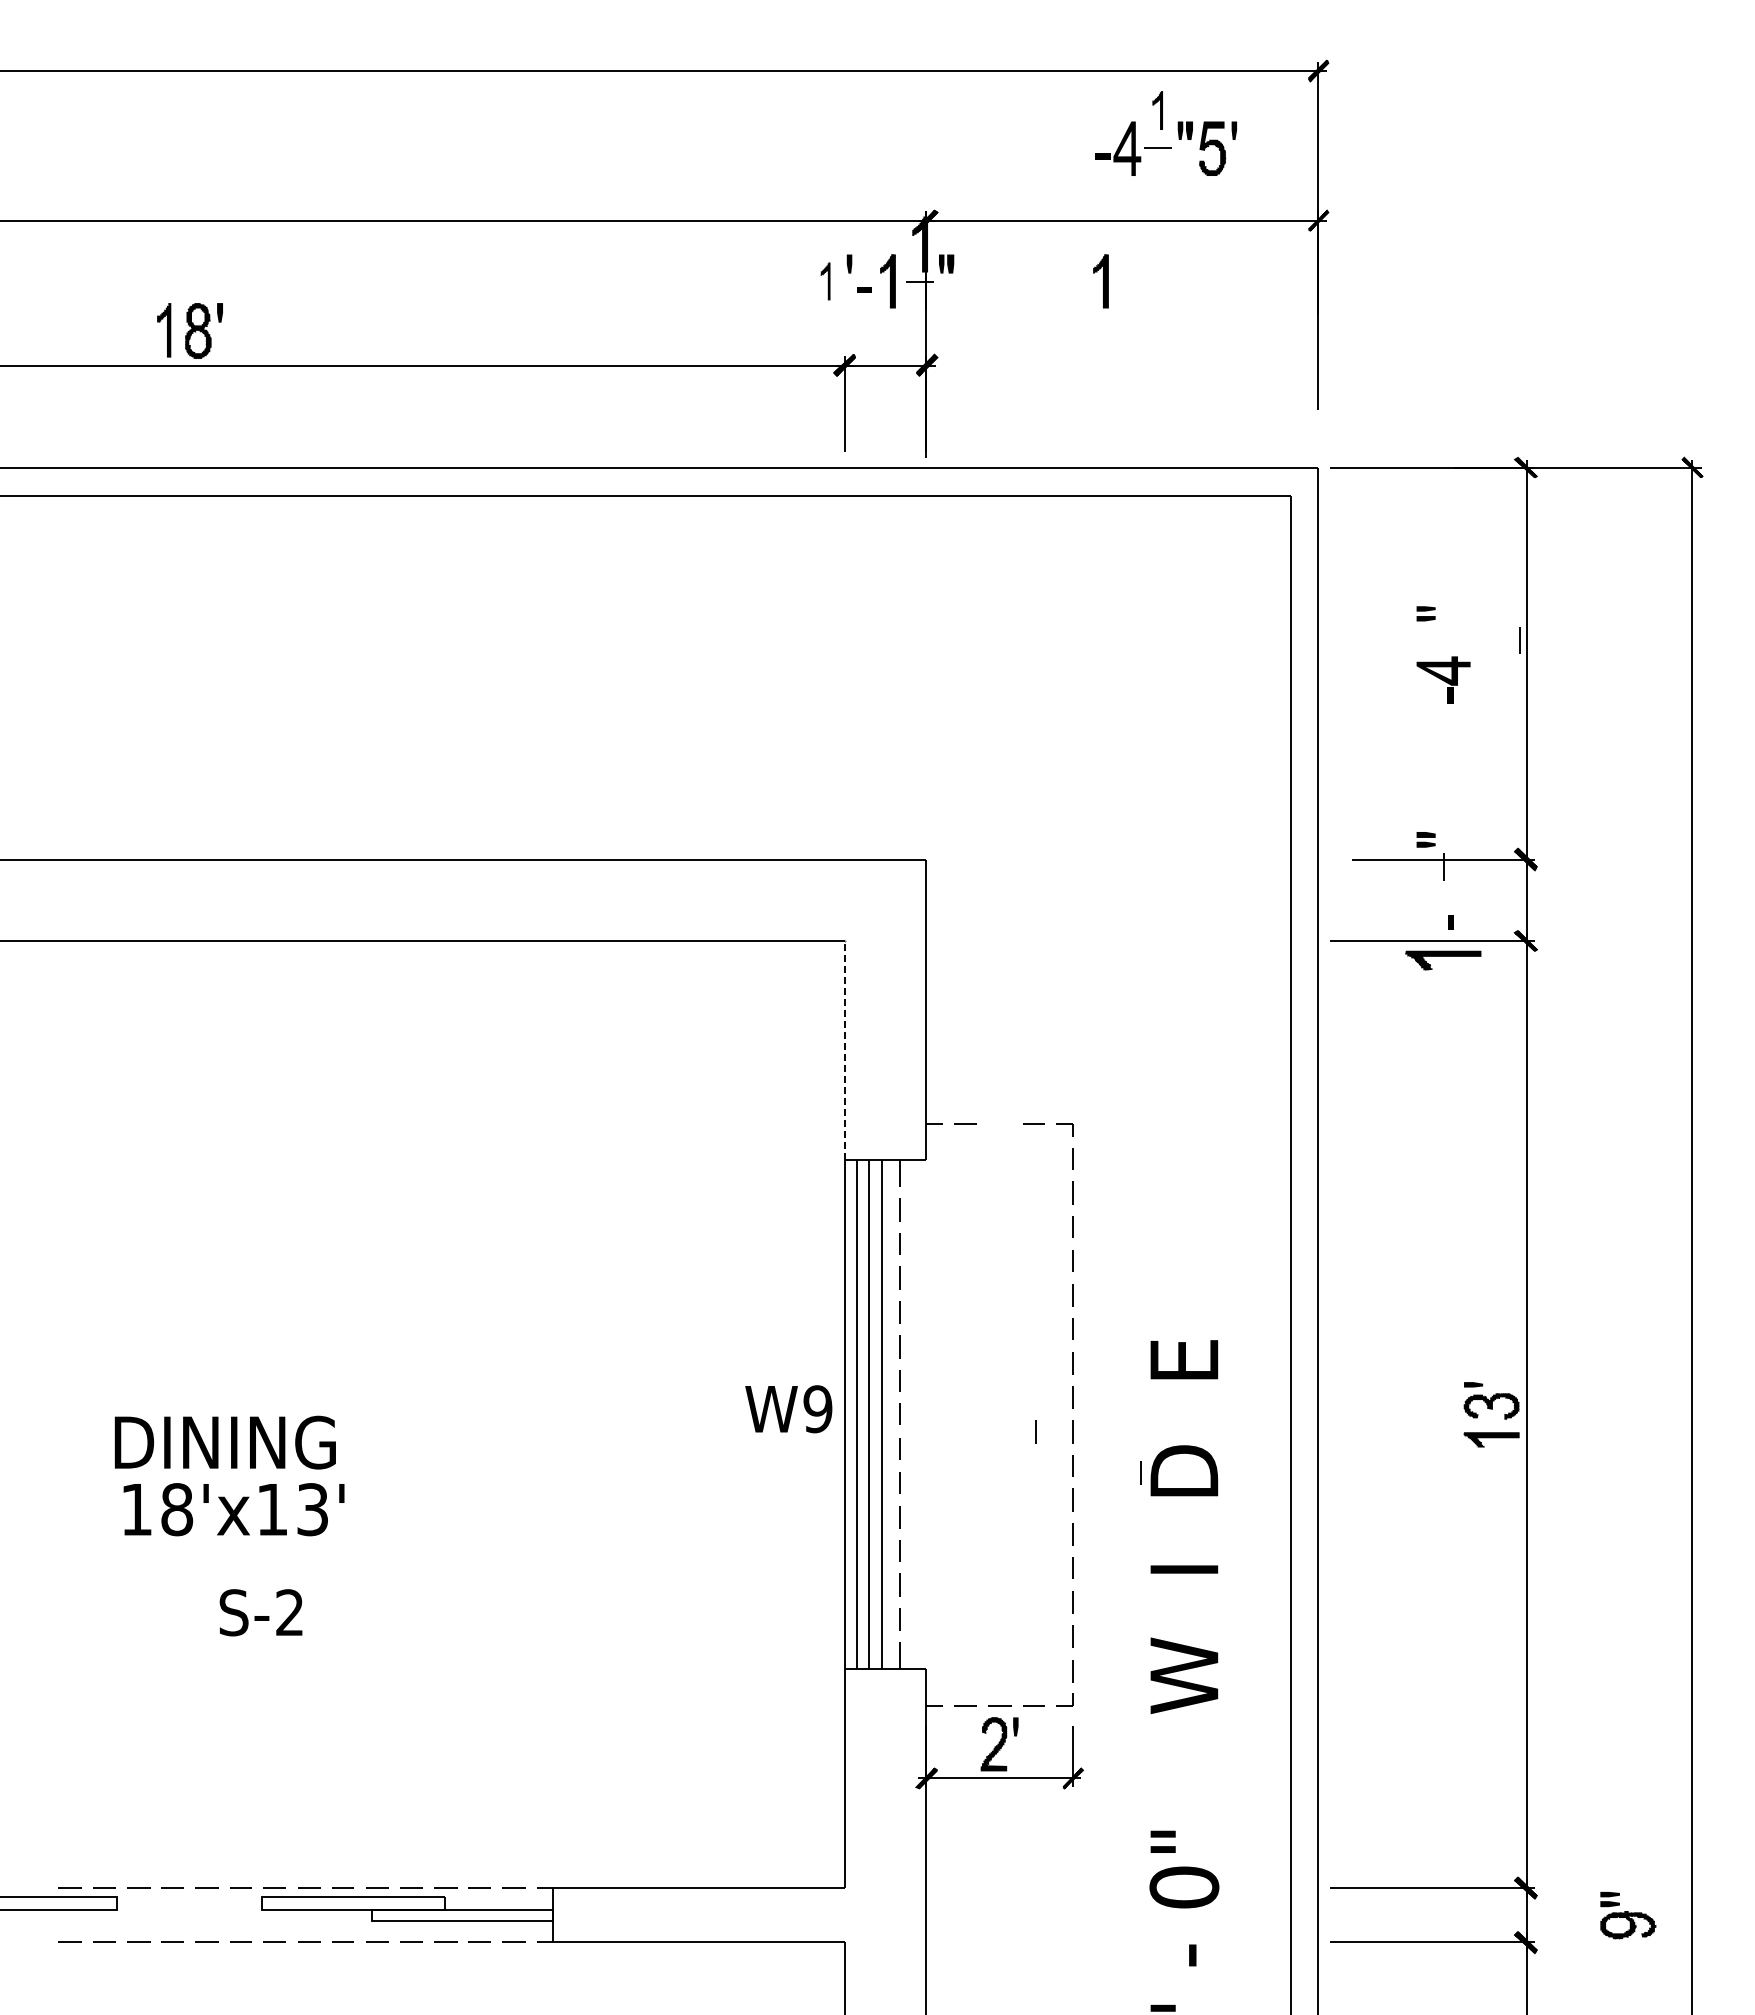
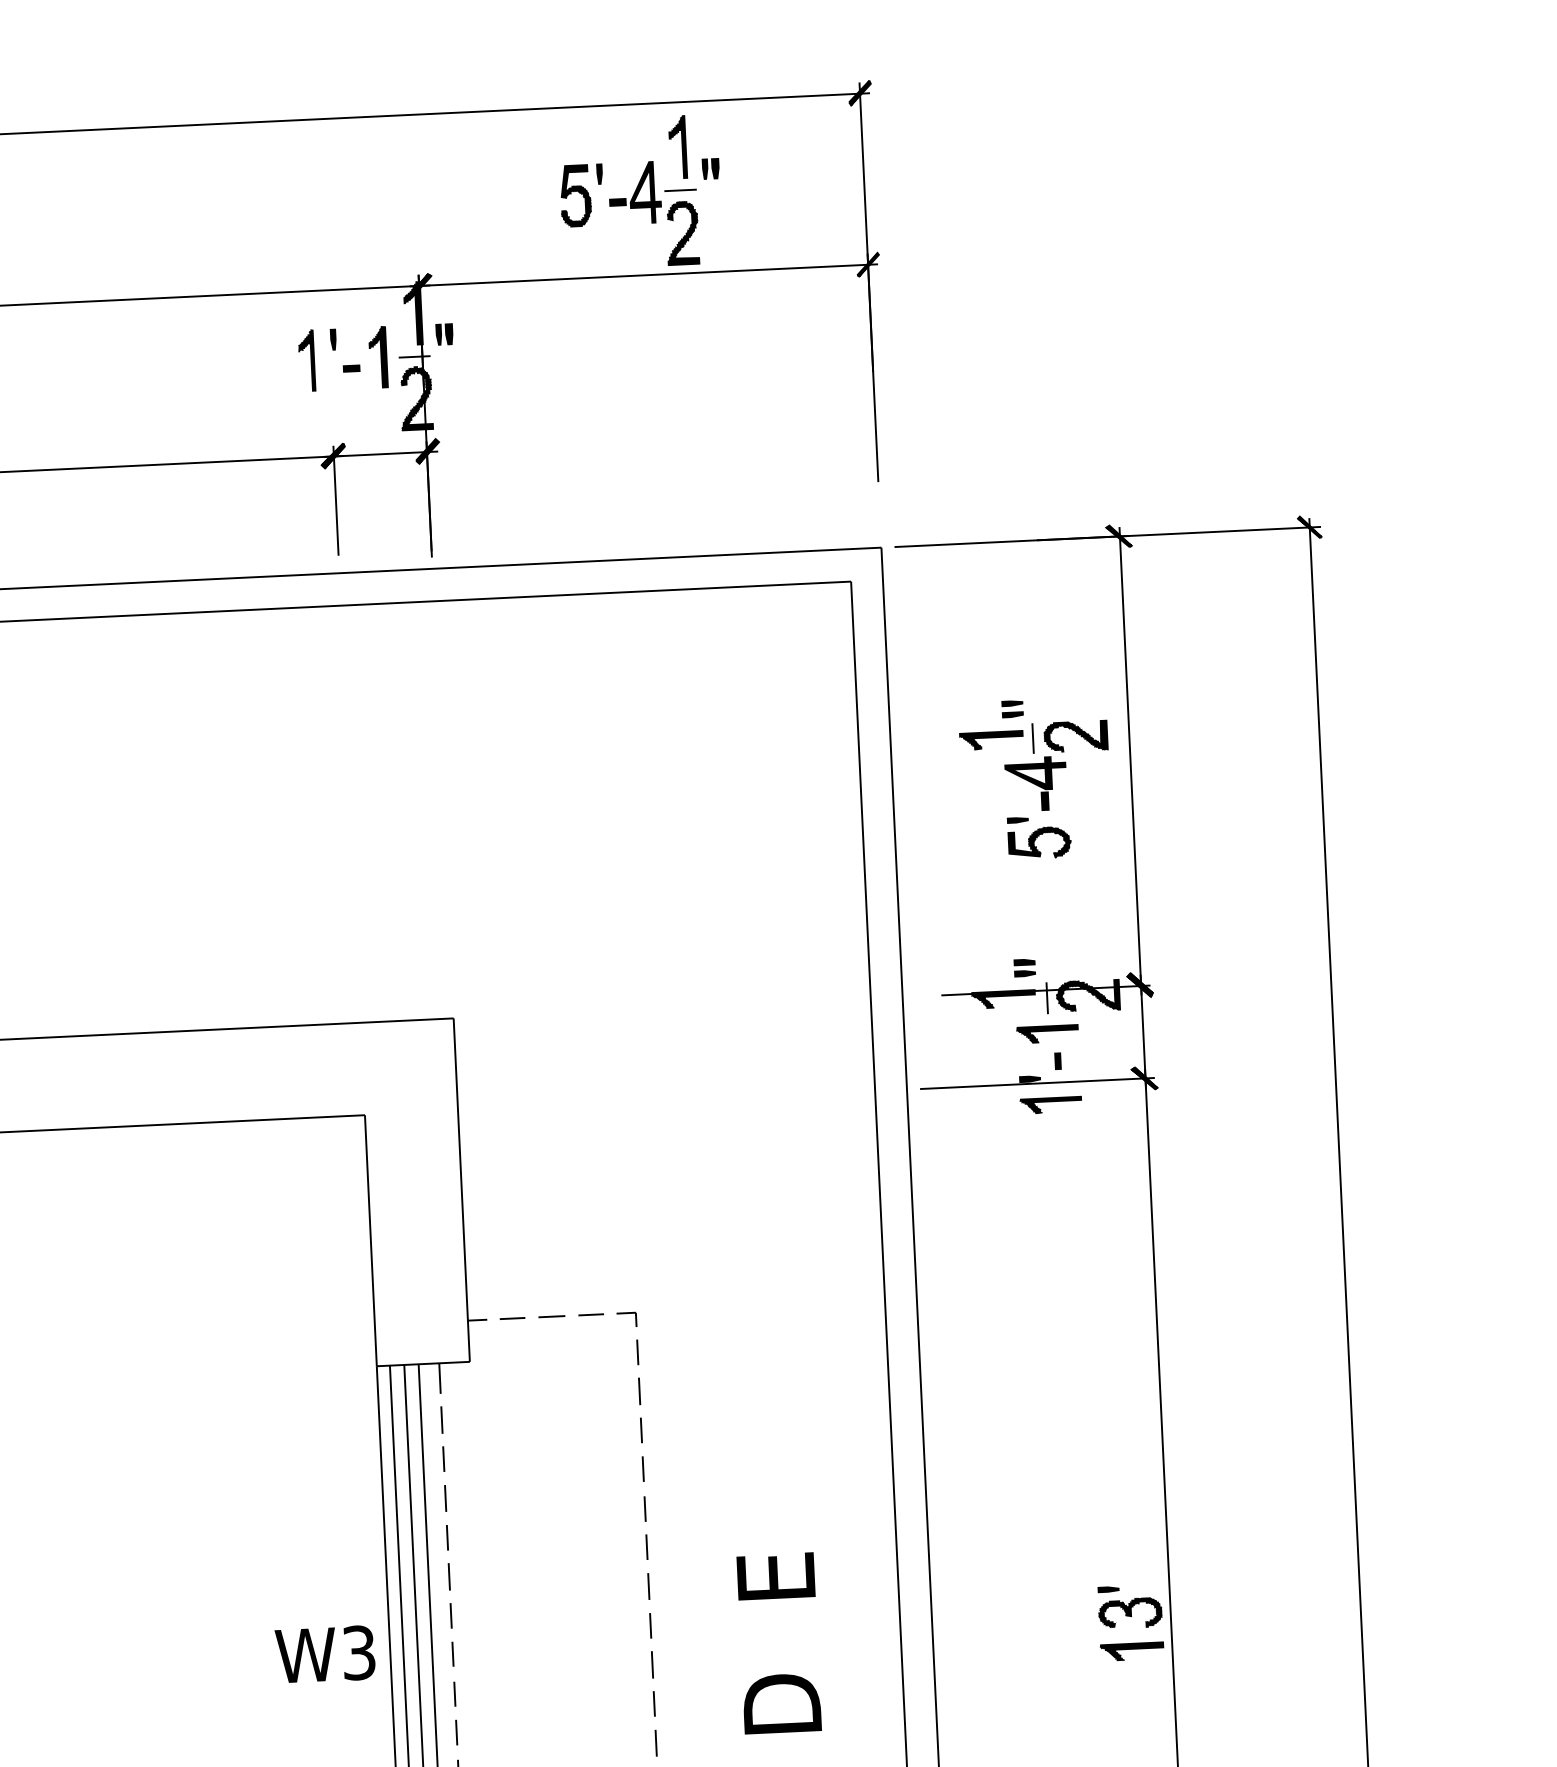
part: (1157, 110) -> (677, 147), size x1.43
part: (1217, 148) -> (581, 195), moved
fill: (1157, 185) -> (681, 233), added
part: (825, 281) -> (306, 361), size x1.43
part: (1100, 281) -> (621, 346), removed
fill: (919, 318) -> (416, 398), added
fill: (1480, 639) -> (1076, 735), added
fill: (1406, 640) -> (991, 740), added
line: (1519, 640) -> (1032, 738), moved
fill: (1425, 710) -> (1017, 819), added
fill: (1444, 731) -> (1040, 842), added
fill: (1406, 865) -> (1003, 998), added
fill: (1480, 866) -> (1088, 995), added
fill: (1443, 898) -> (1047, 1034), added
fill: (1425, 936) -> (1029, 1078), added
part: (1443, 960) -> (1051, 1105), size x0.71
line: (845, 1049) -> (371, 1239), dashed -> solid
line: (999, 1123) -> (551, 1315), added
text: (817, 1409) -> (358, 1653), W9 -> W3
line: (1035, 1431) -> (609, 1666), removed
line: (1140, 1472) -> (731, 1707), removed

